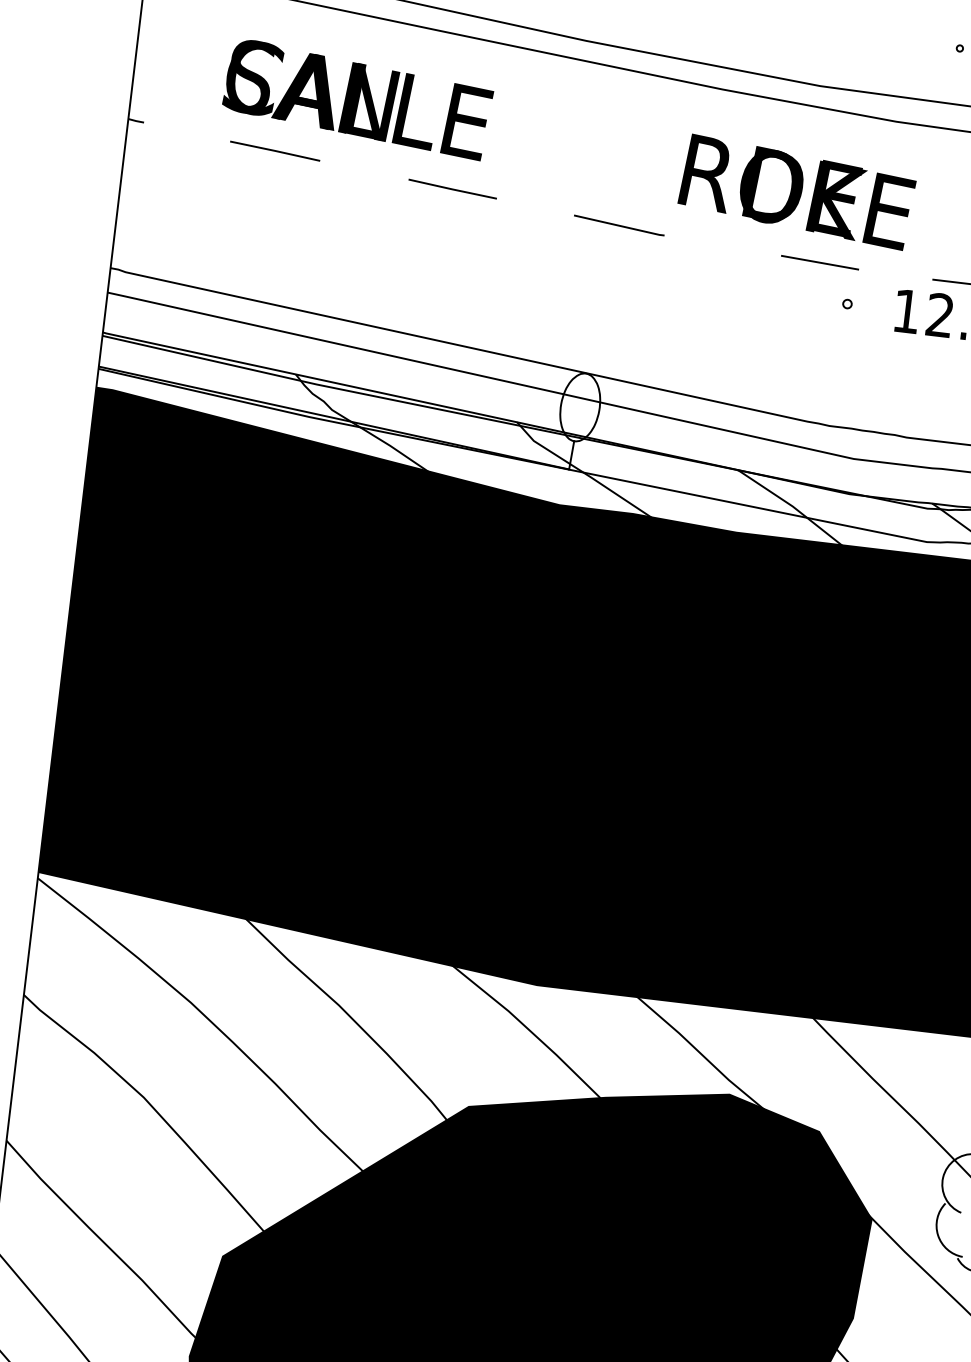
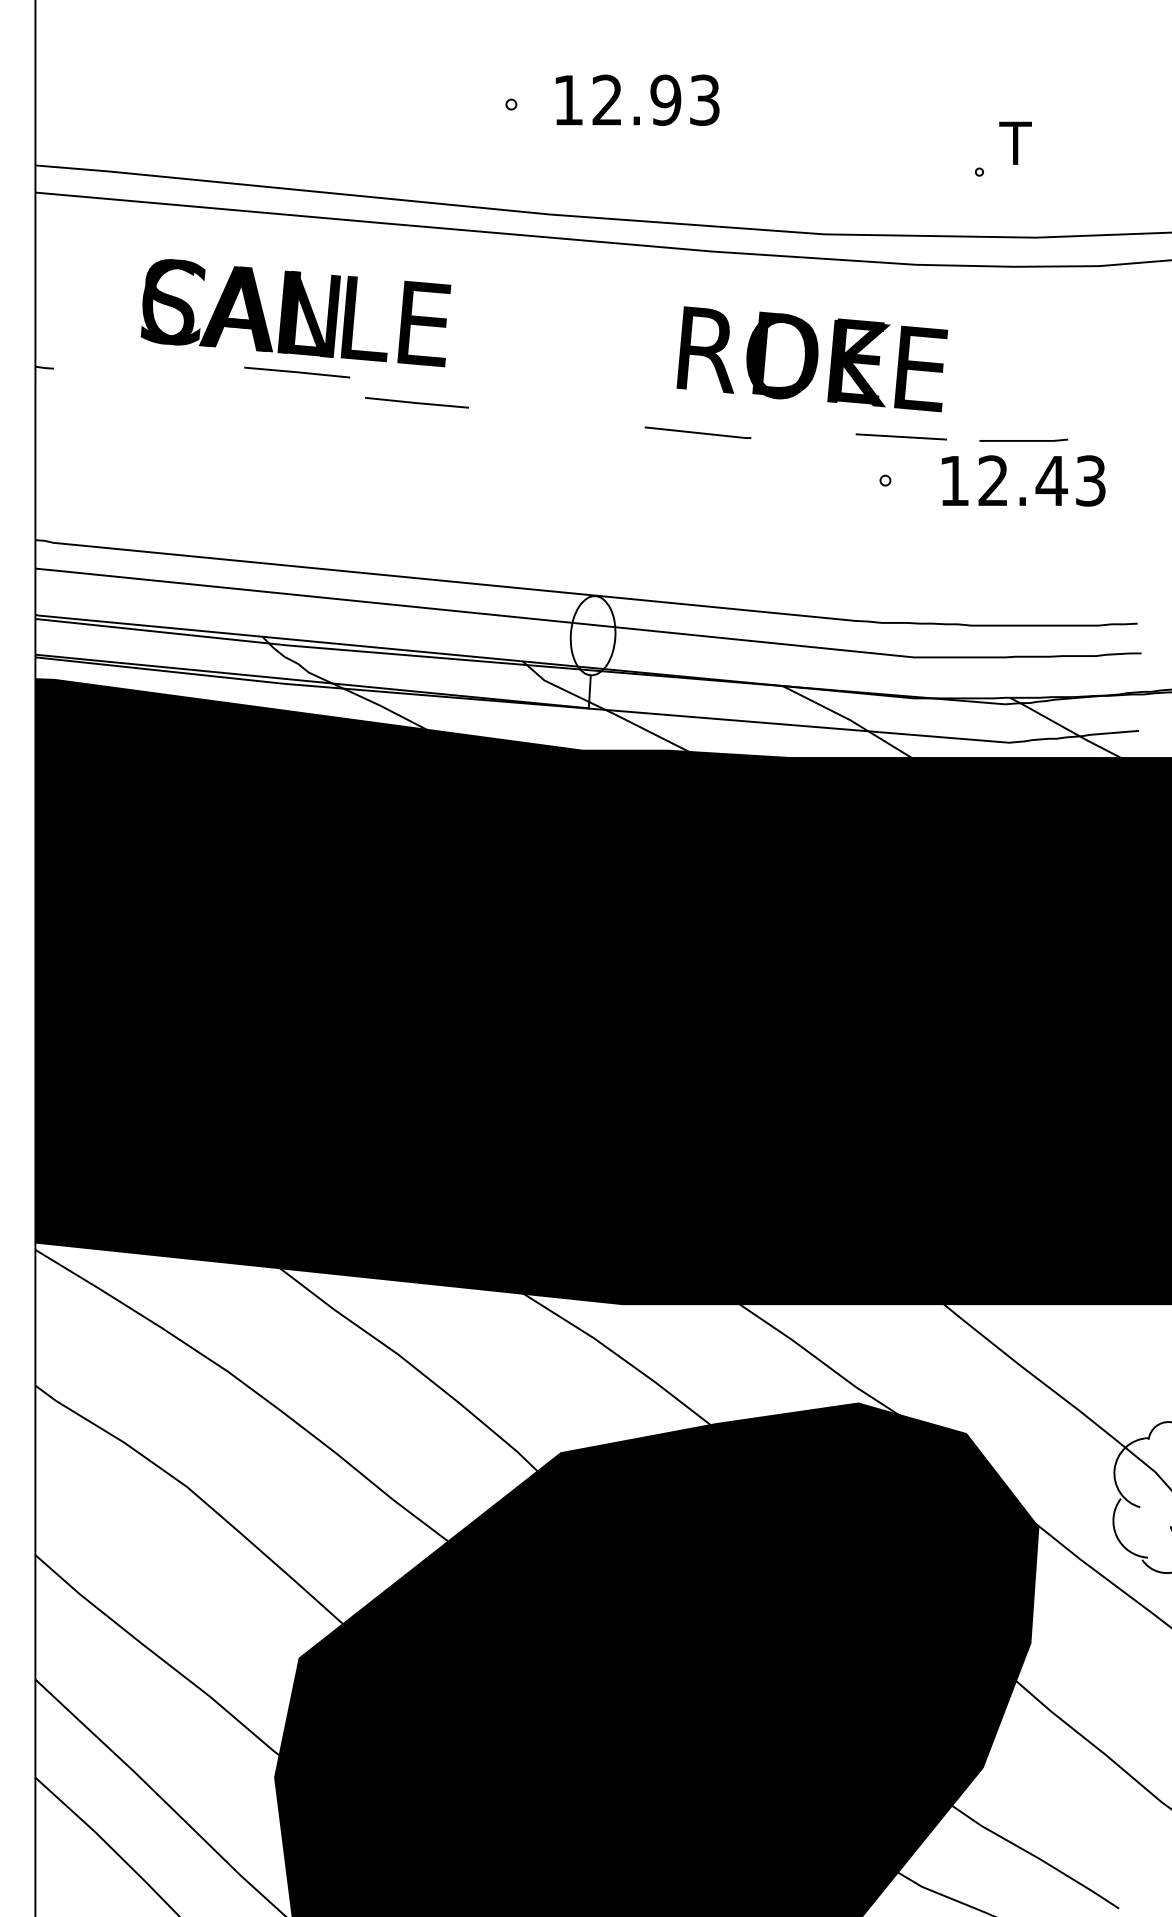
line: (275, 151) -> (297, 372), moved
line: (618, 225) -> (697, 432), moved
line: (819, 262) -> (900, 436), moved

